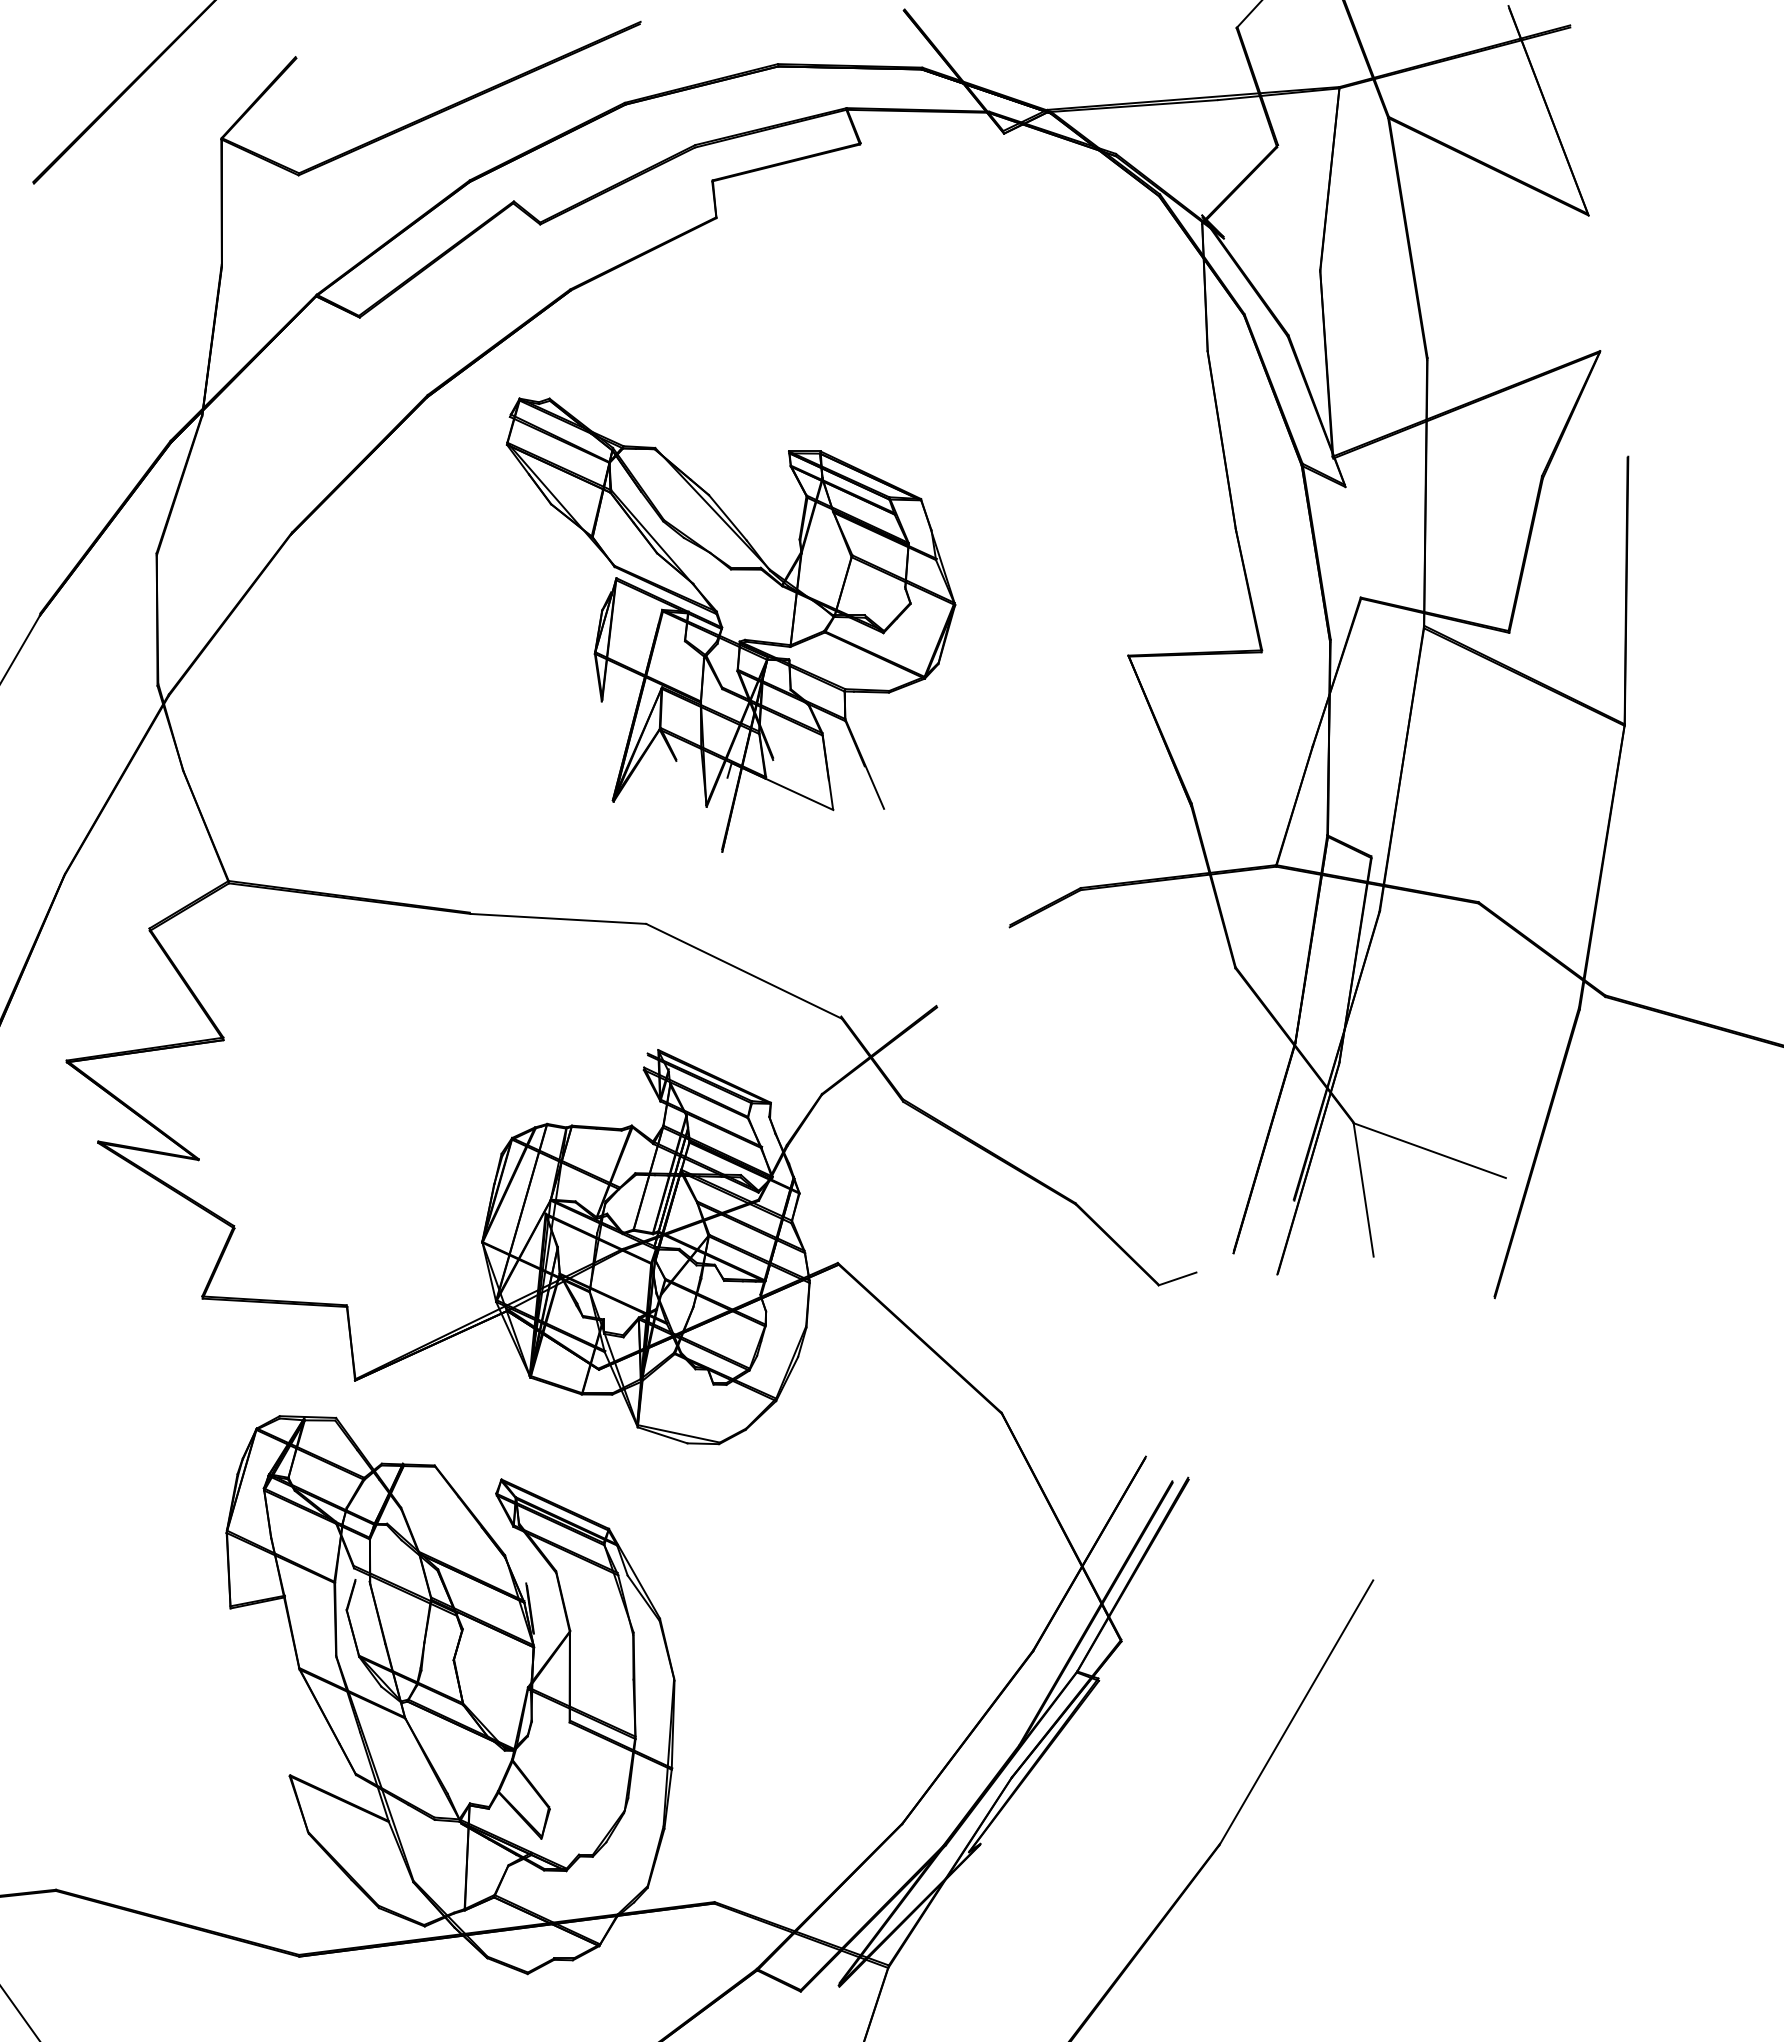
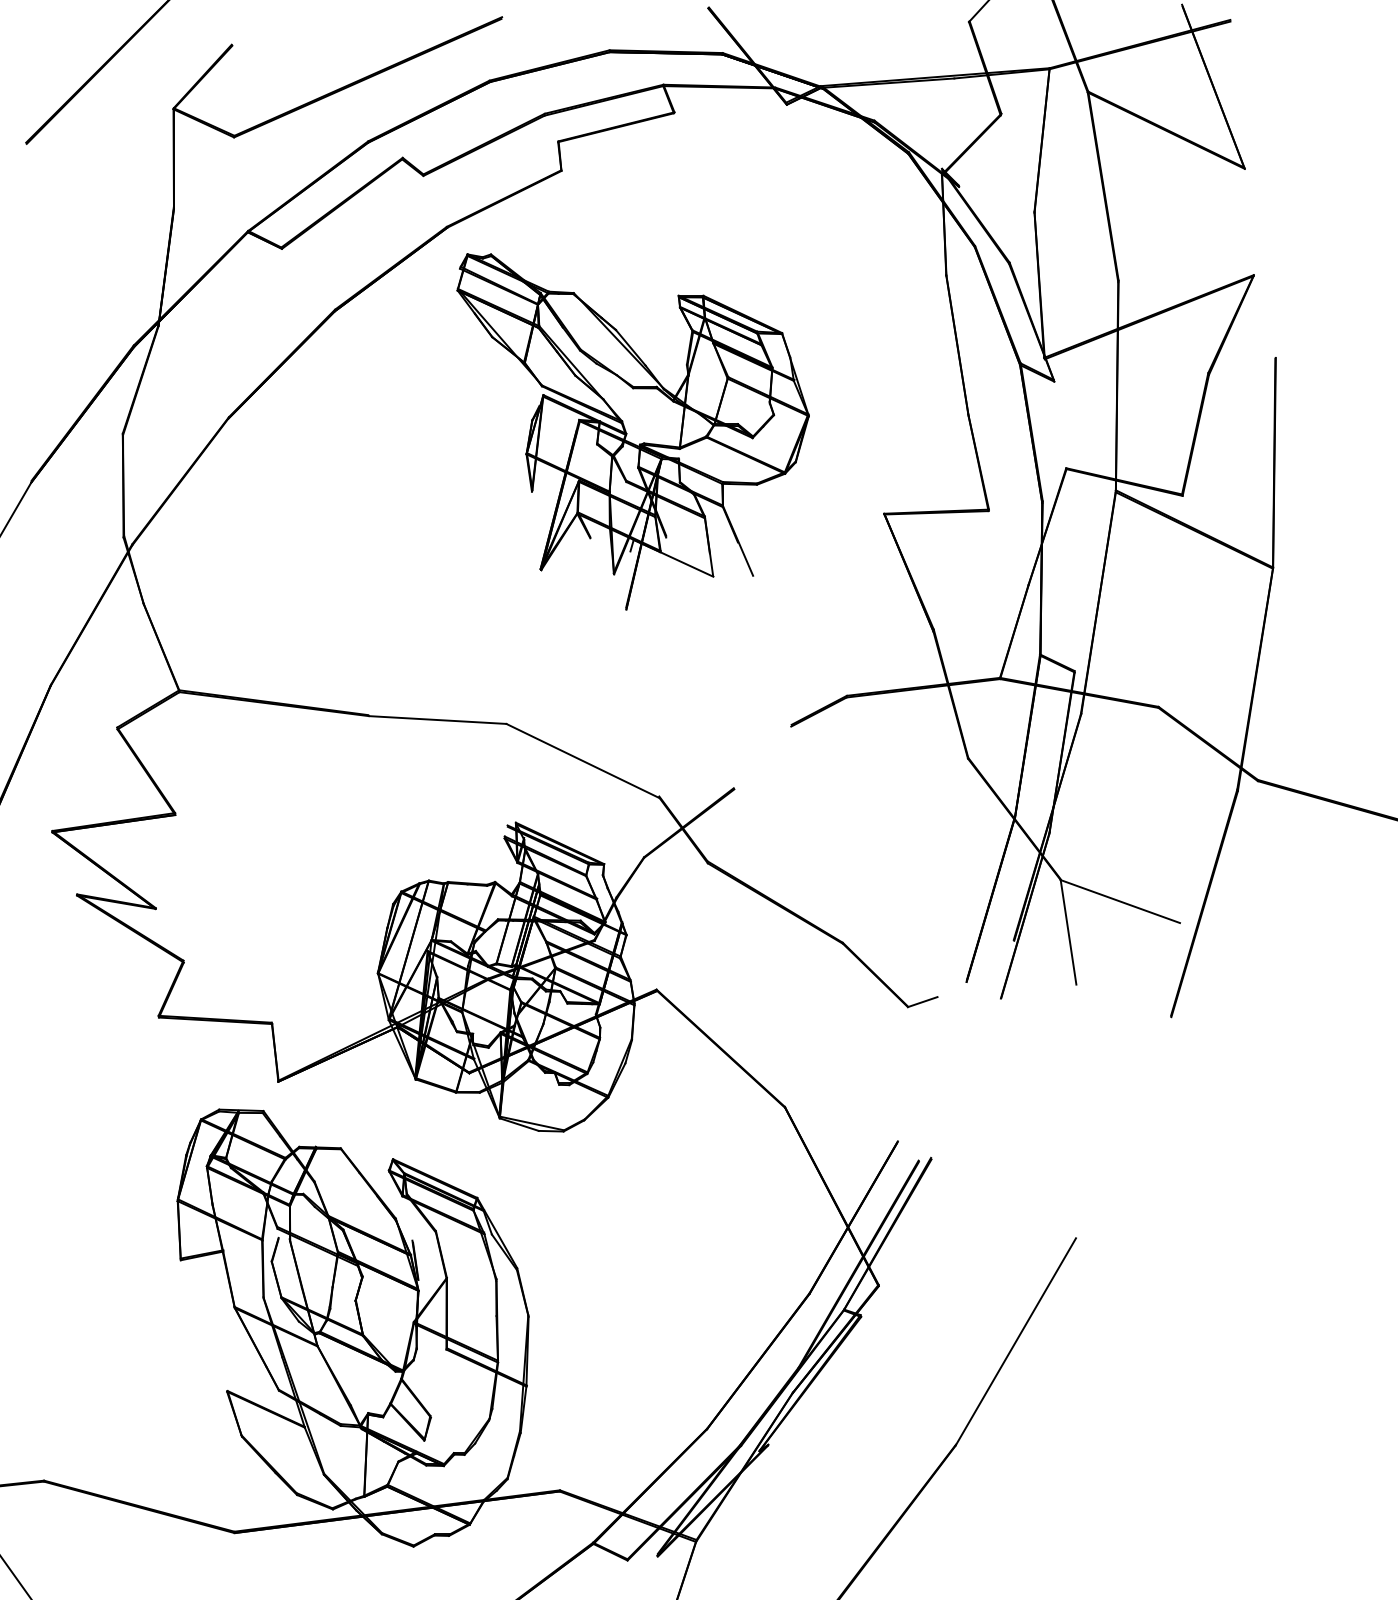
part: (730, 624) -> (632, 431), moved

